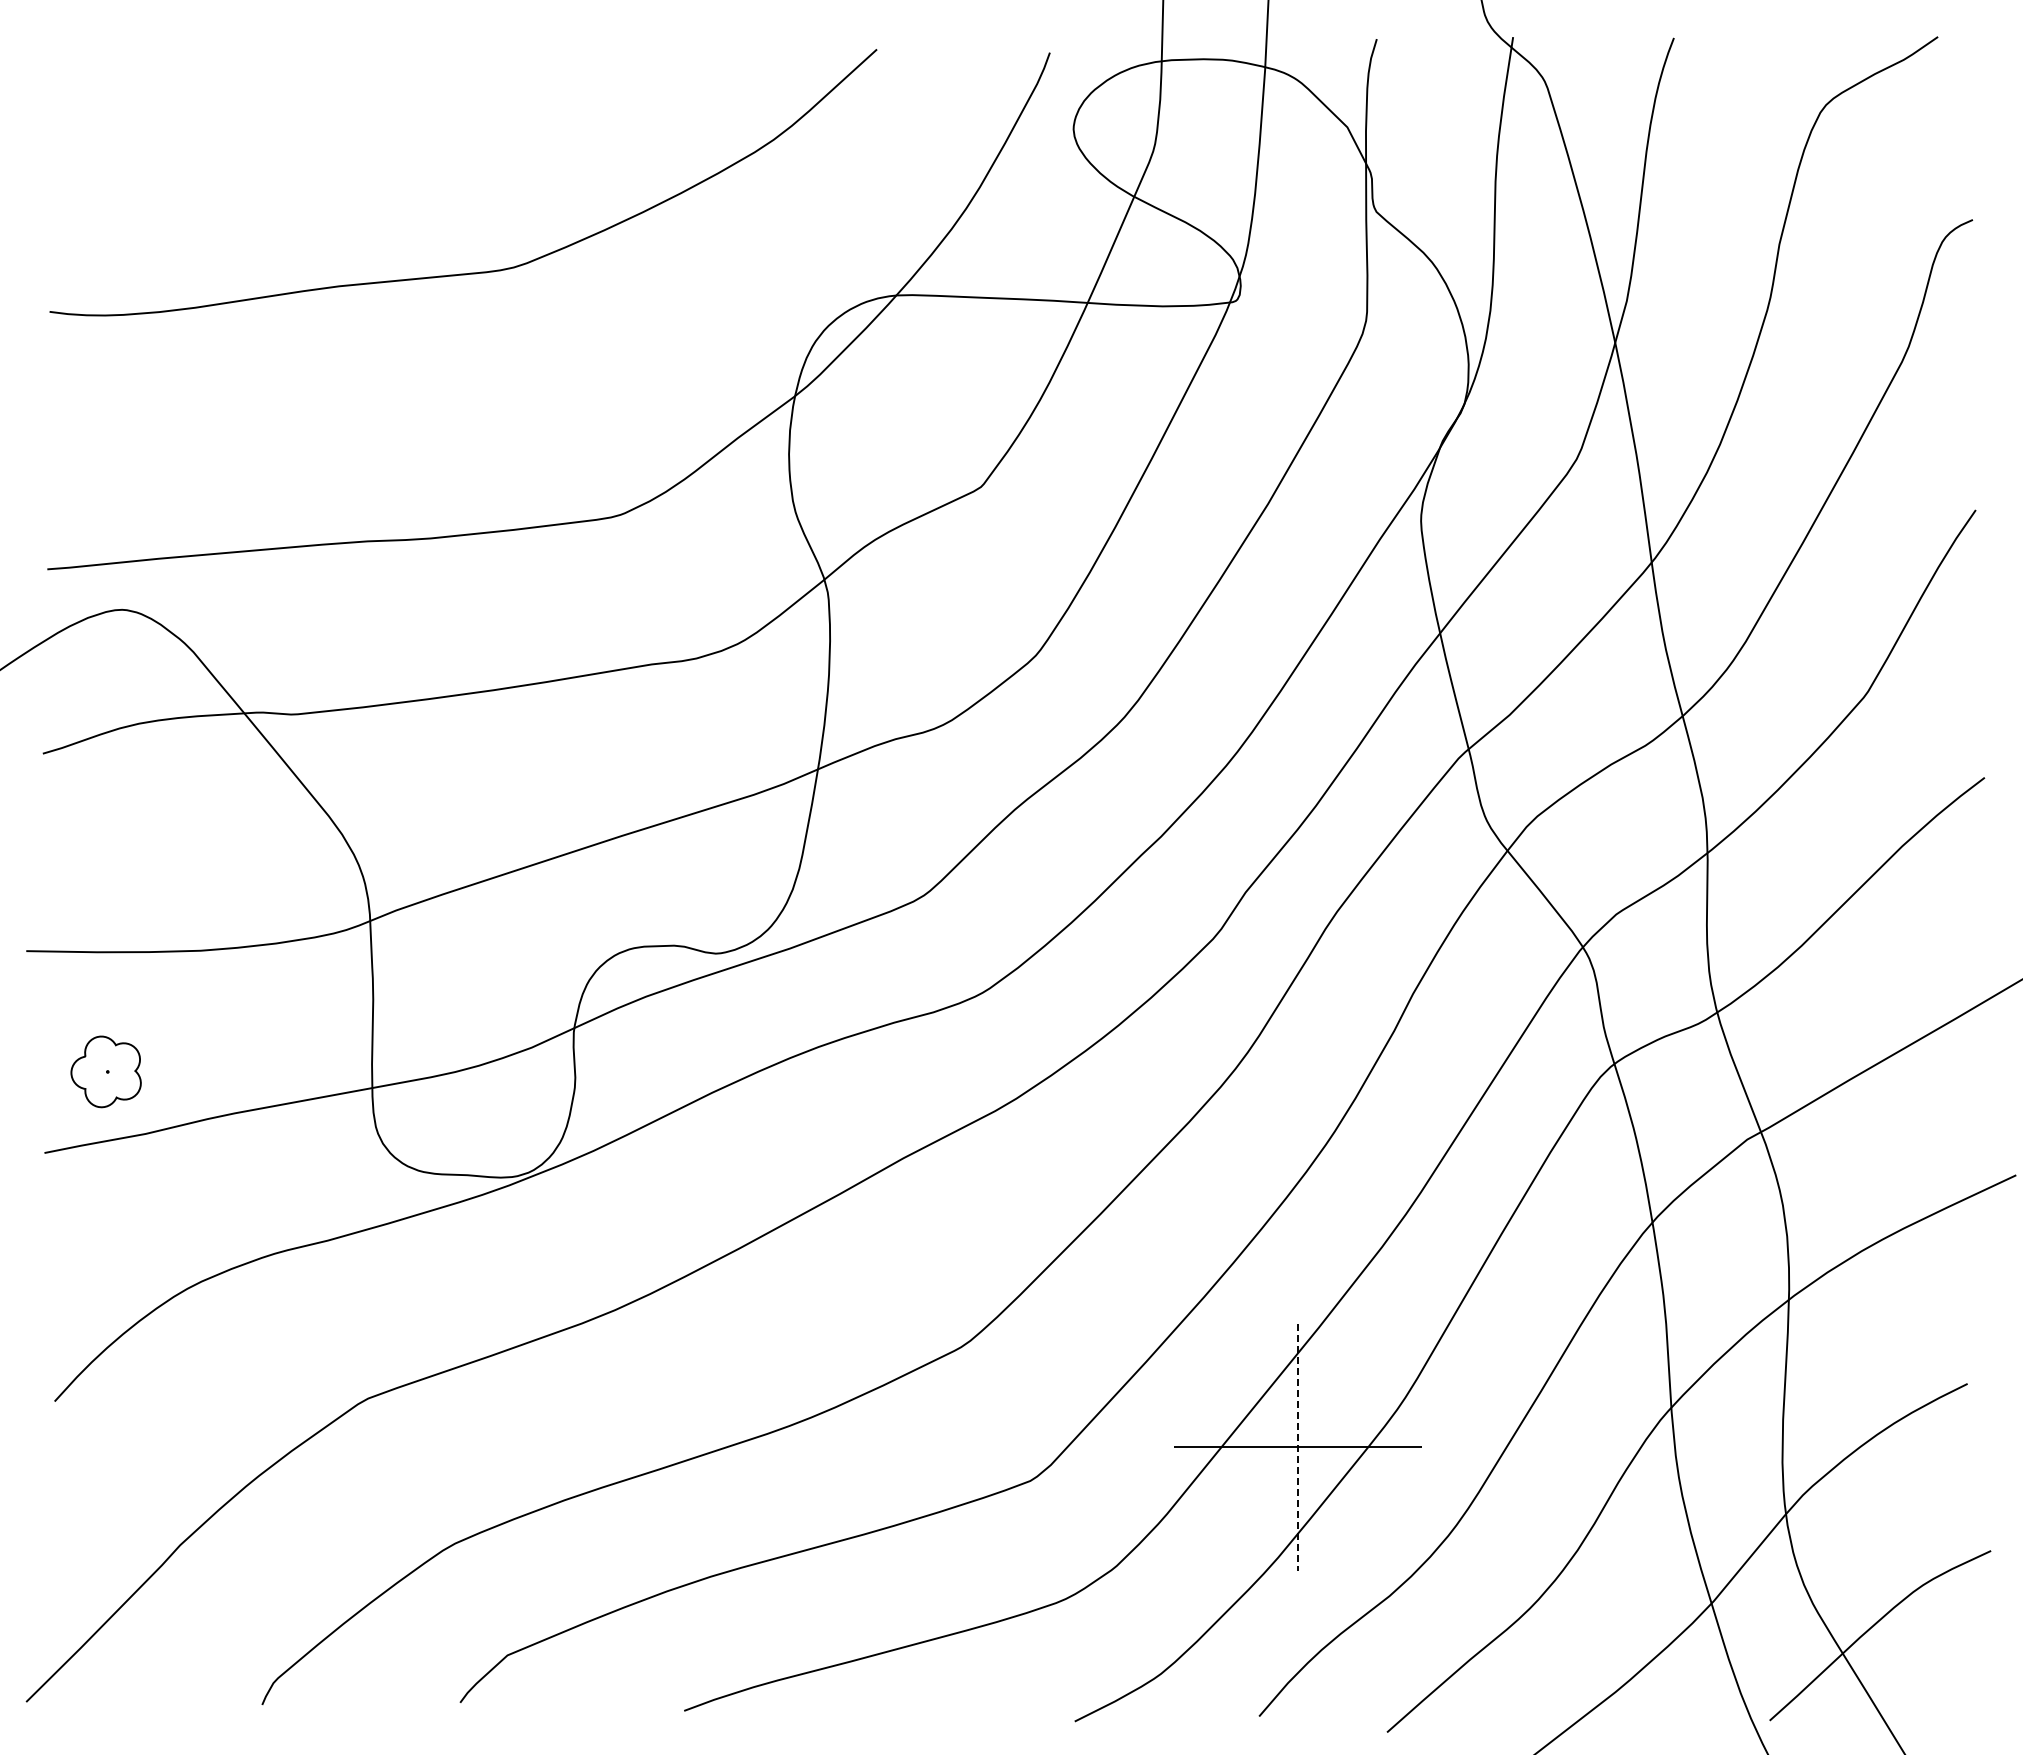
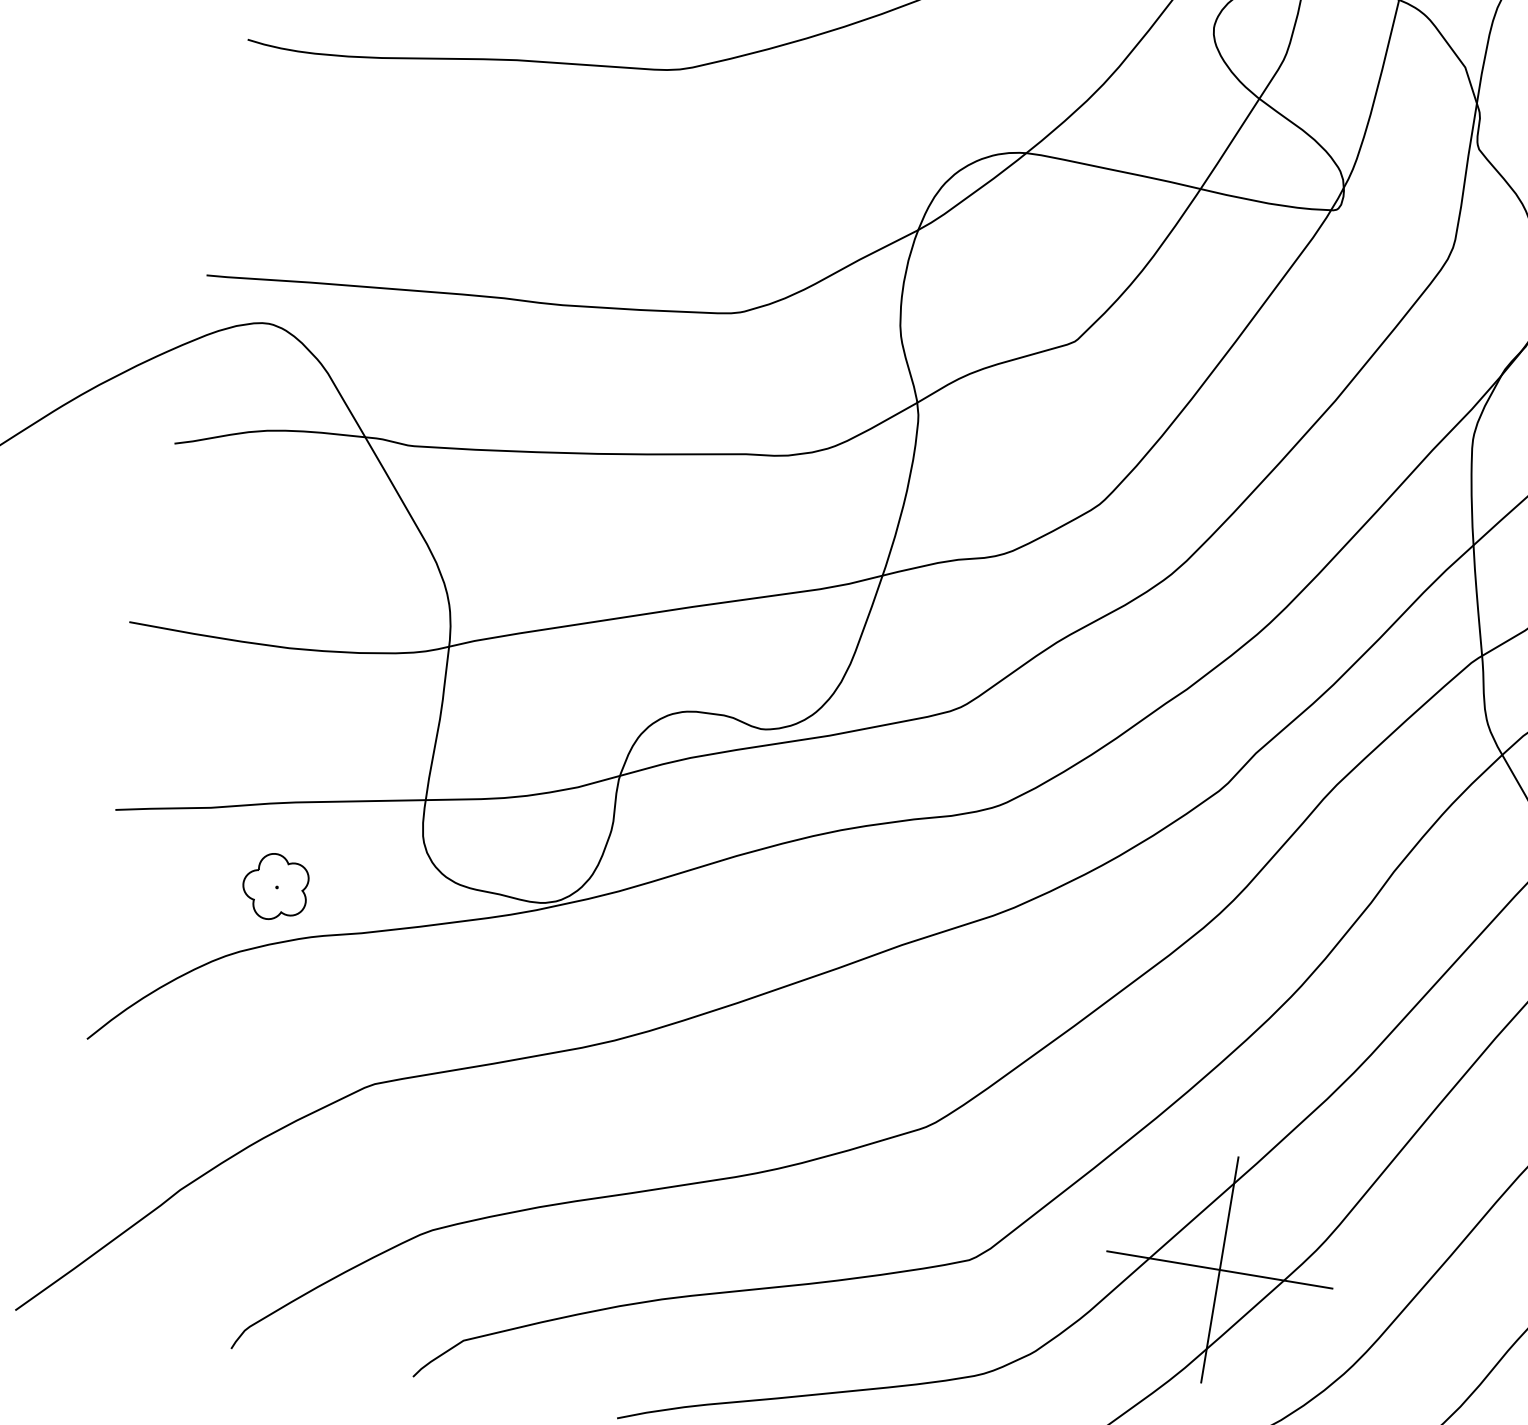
part: (105, 1071) -> (275, 886), moved
line: (1298, 1447) -> (1220, 1270), dashed -> solid

